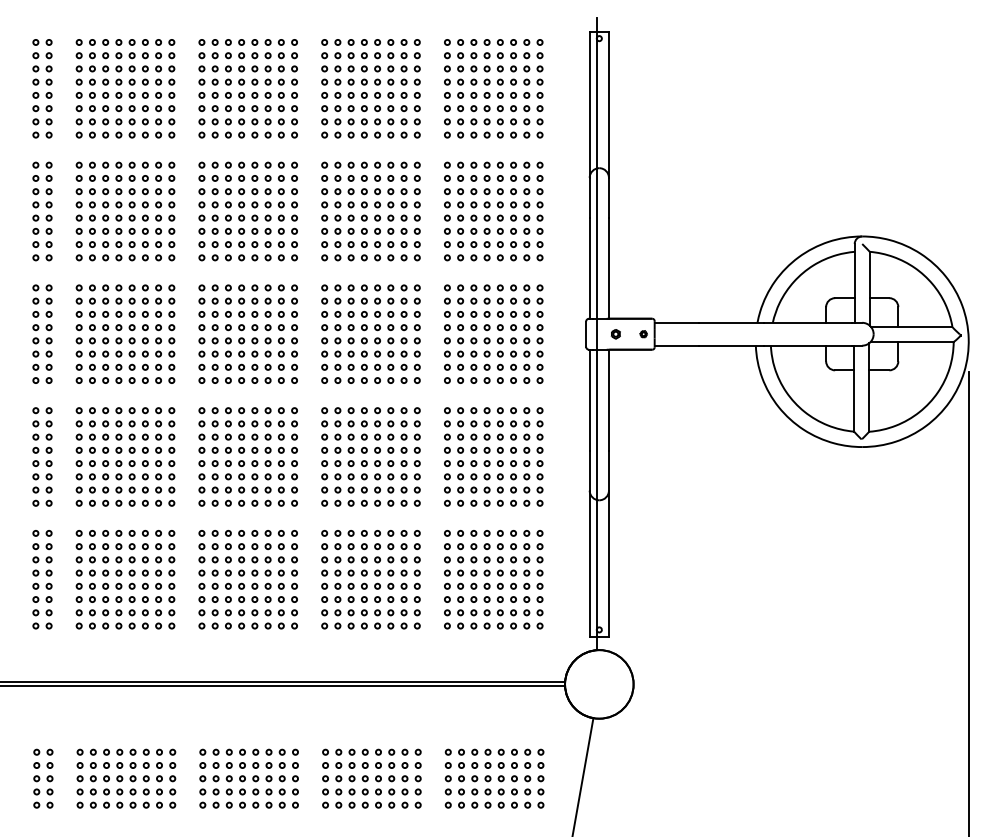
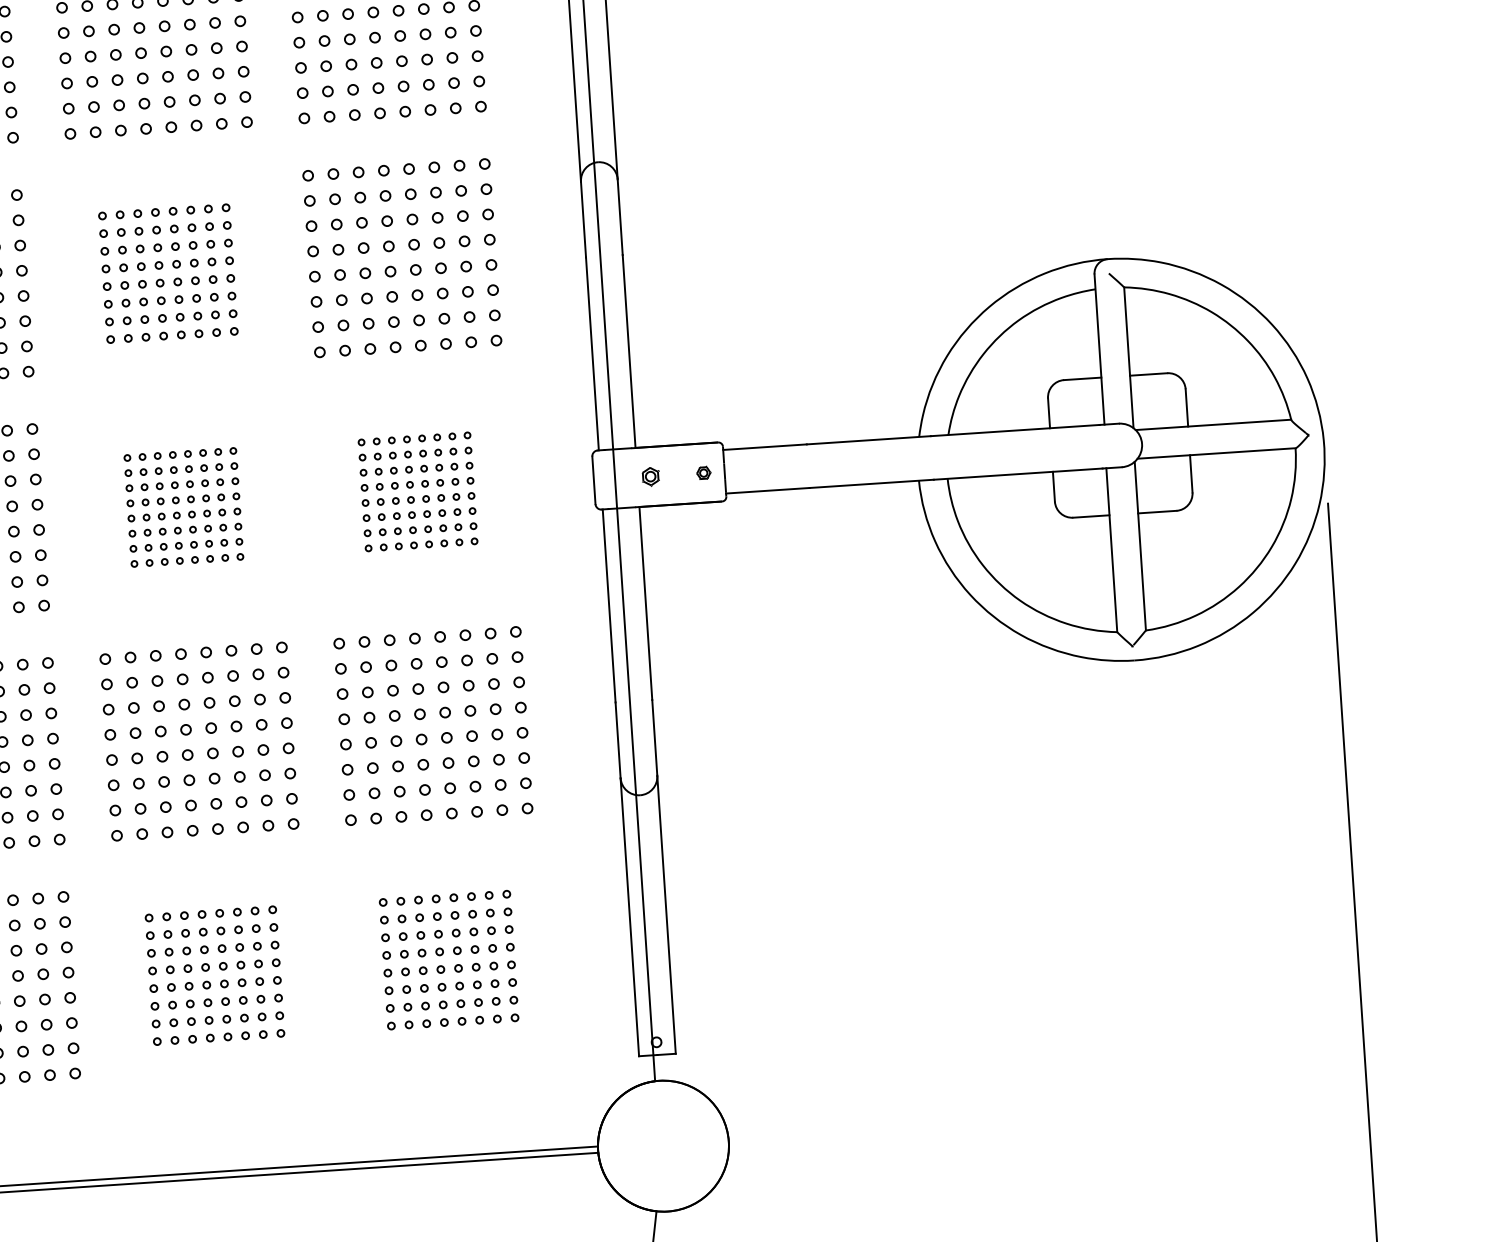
part: (370, 211) -> (167, 273), size x0.7
part: (370, 333) -> (182, 506), size x0.6
part: (493, 333) -> (417, 490), size x0.6
part: (370, 579) -> (214, 975), size x0.7
part: (493, 579) -> (448, 959), size x0.7

